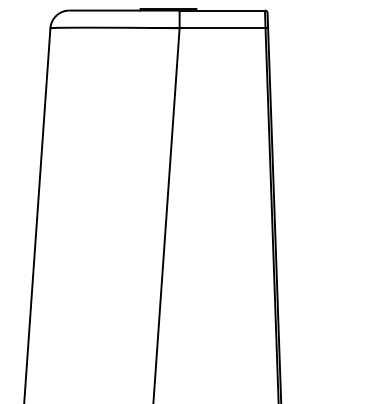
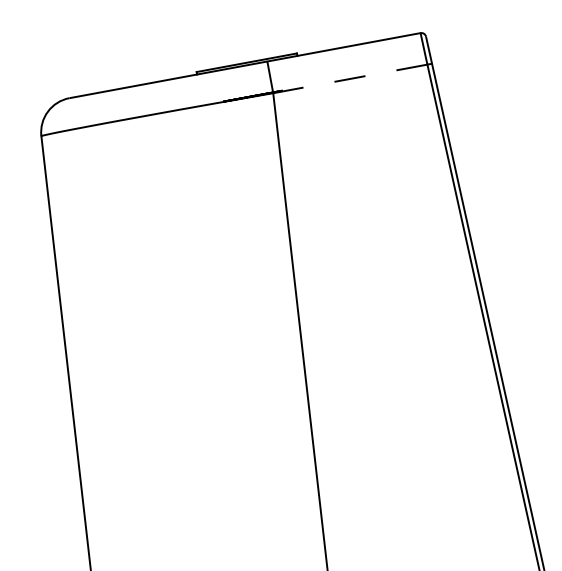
line: (222, 28) -> (350, 79), solid -> dashed

